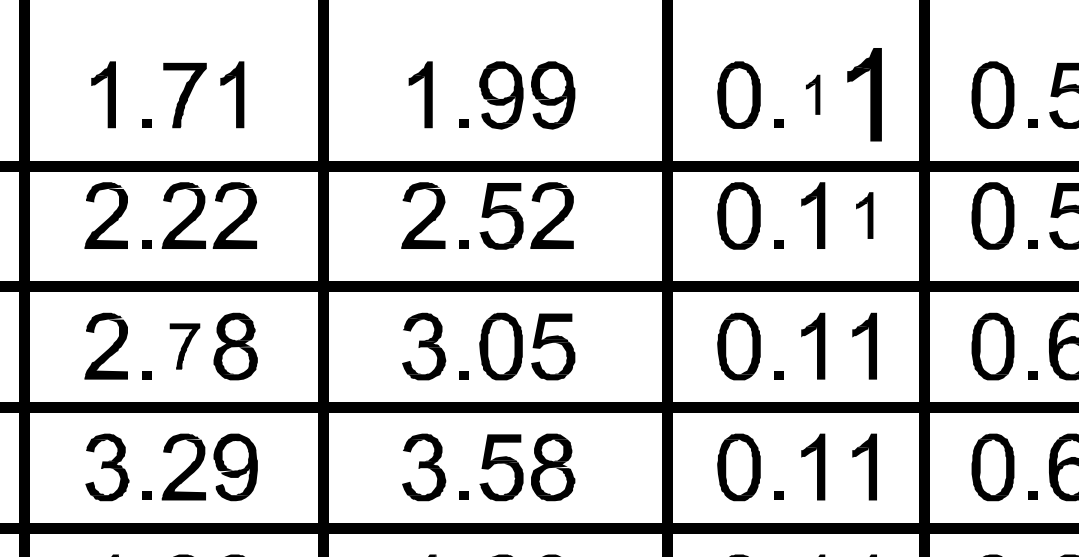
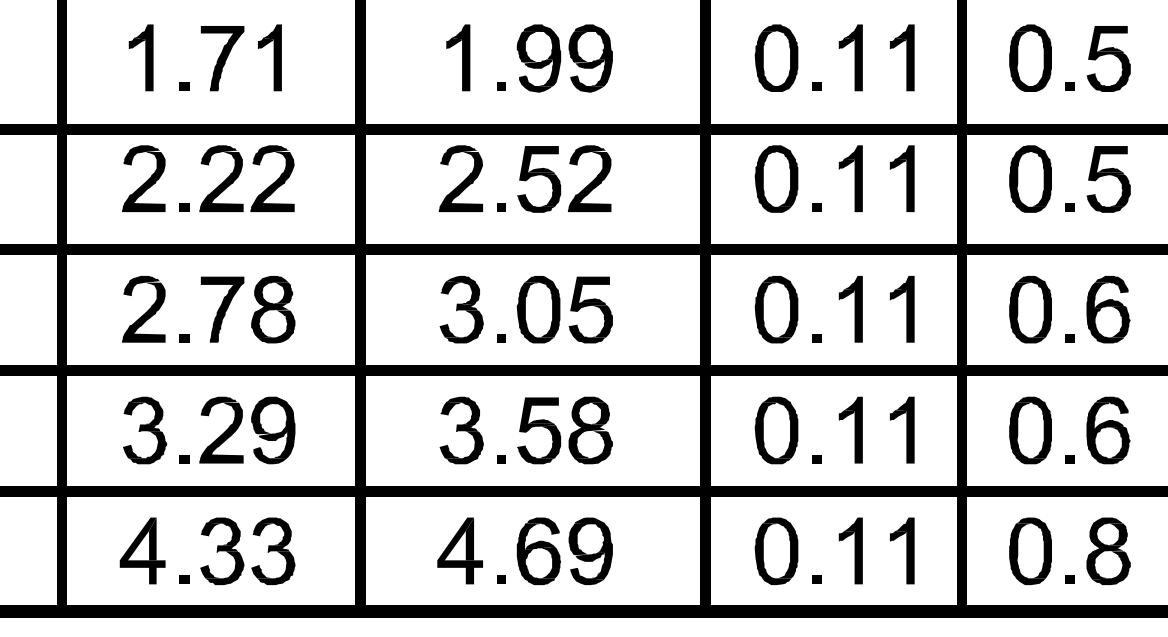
part: (812, 94) -> (850, 57), size x1.67
part: (864, 94) -> (902, 57), size x0.71
part: (864, 215) -> (902, 178), size x1.43
part: (184, 346) -> (222, 309), size x1.43

